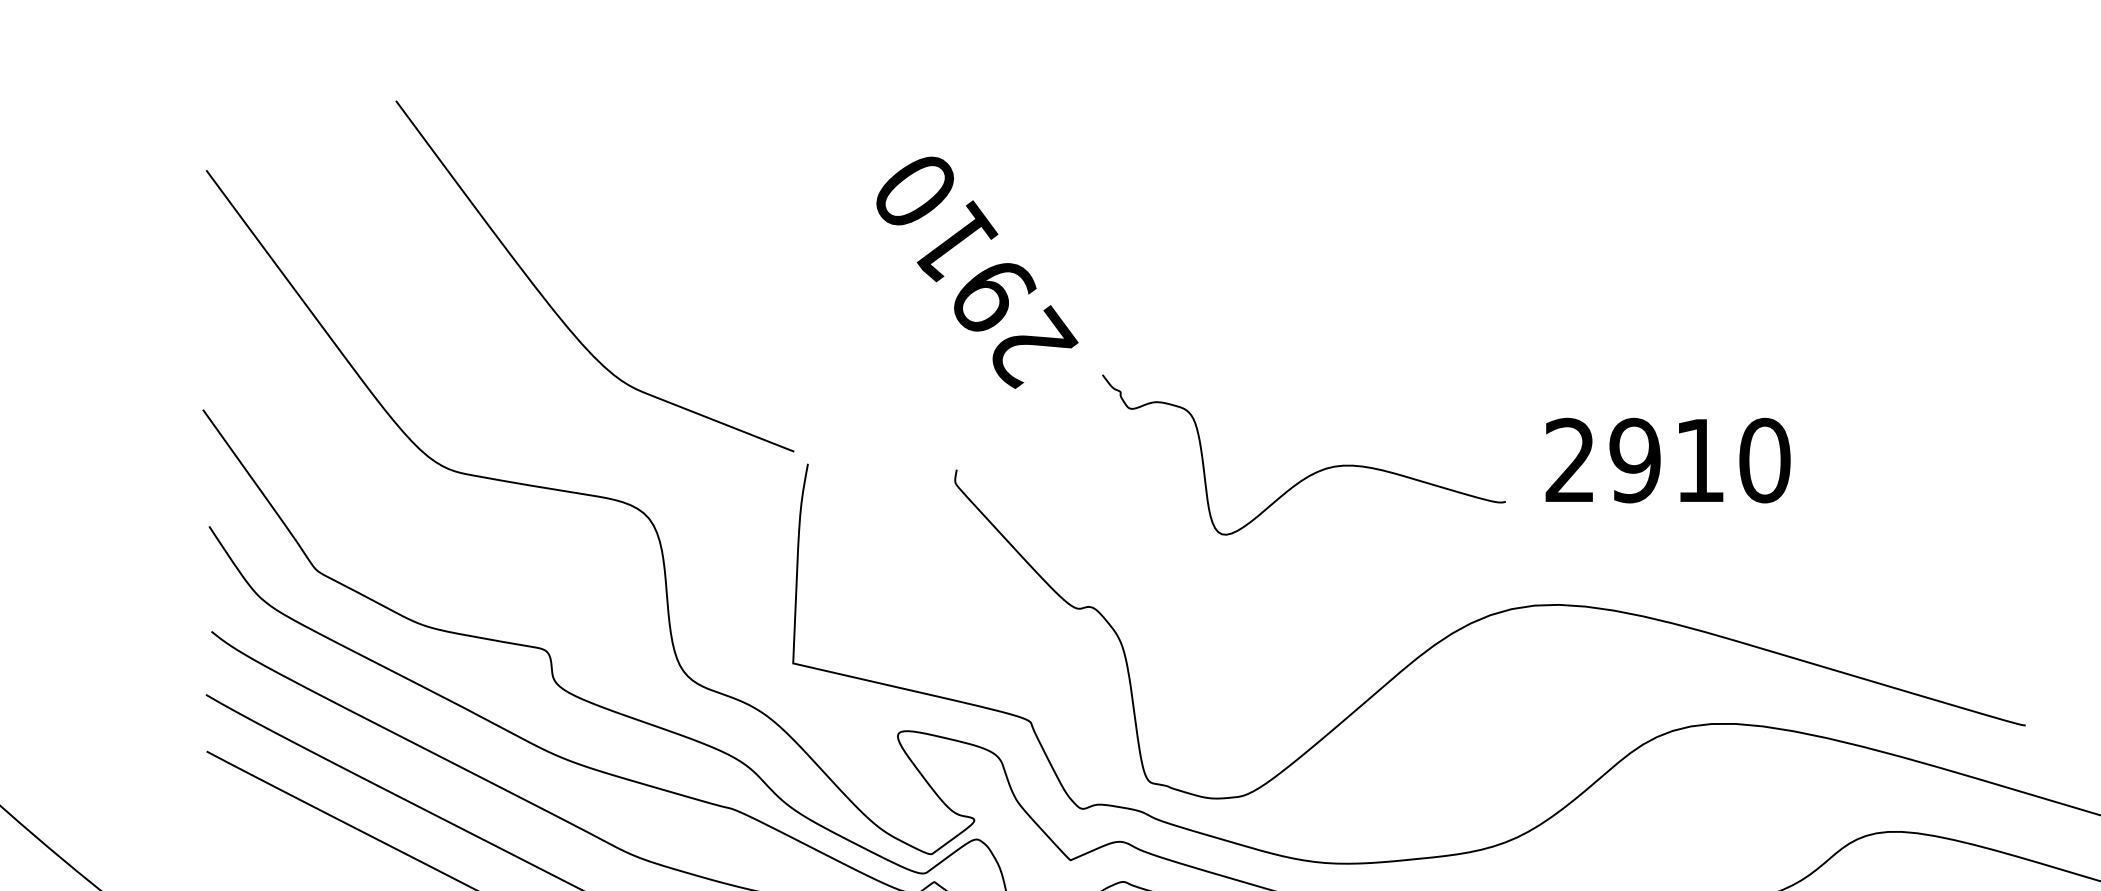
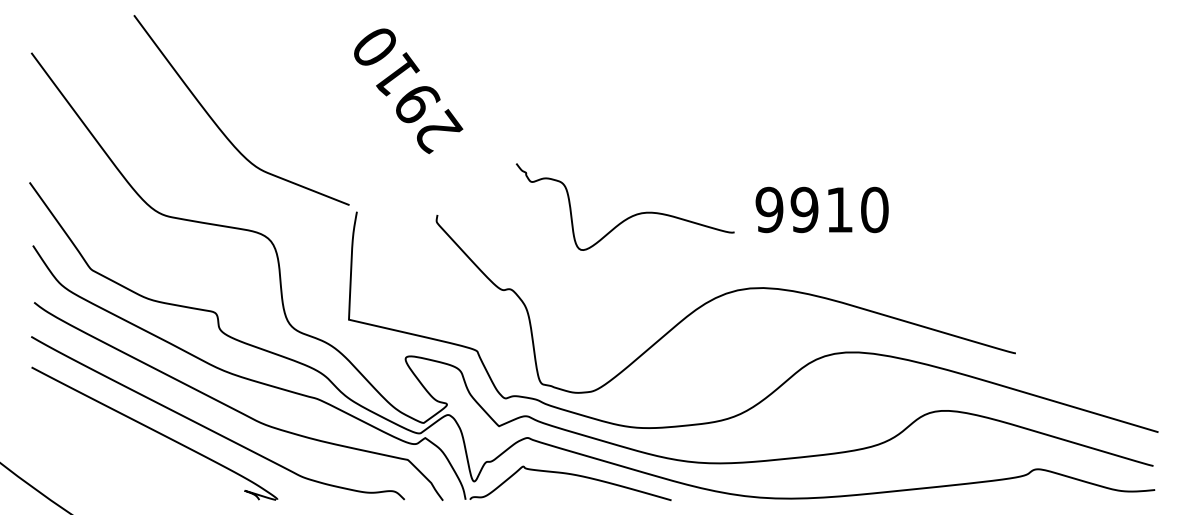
text: (977, 273) -> (408, 91), moved
text: (1570, 459) -> (769, 209), 2910 -> 9910

